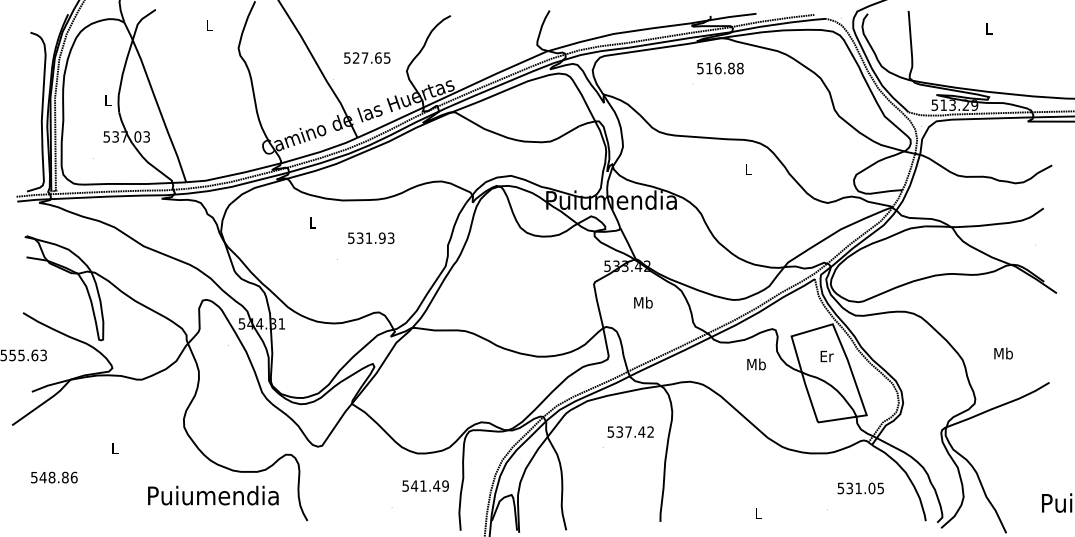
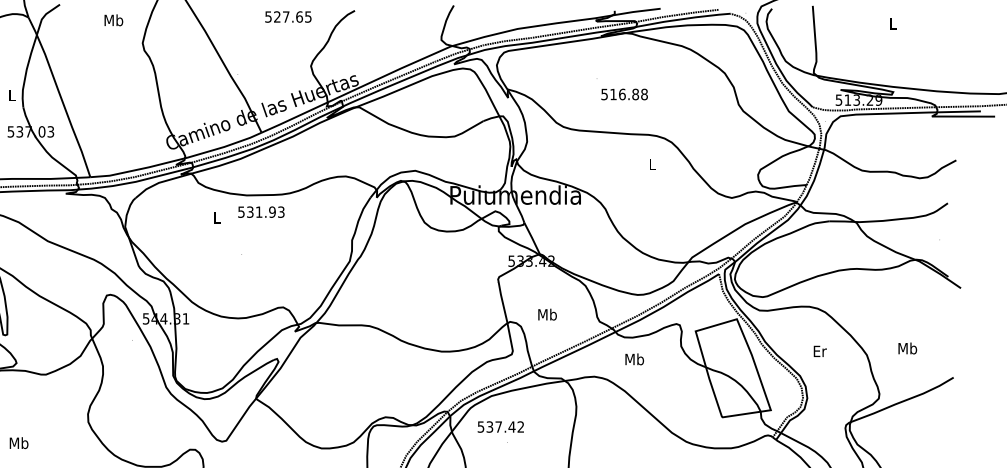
text: (209, 25) -> (113, 20), L -> Mb
text: (367, 57) -> (288, 16), moved
text: (720, 68) -> (624, 94), moved
text: (371, 237) -> (261, 211), moved
text: (643, 302) -> (547, 314), moved
text: (826, 356) -> (819, 351), moved
text: (756, 364) -> (634, 359), moved
text: (630, 431) -> (500, 426), moved
text: (114, 448) -> (18, 443), L -> Mb

